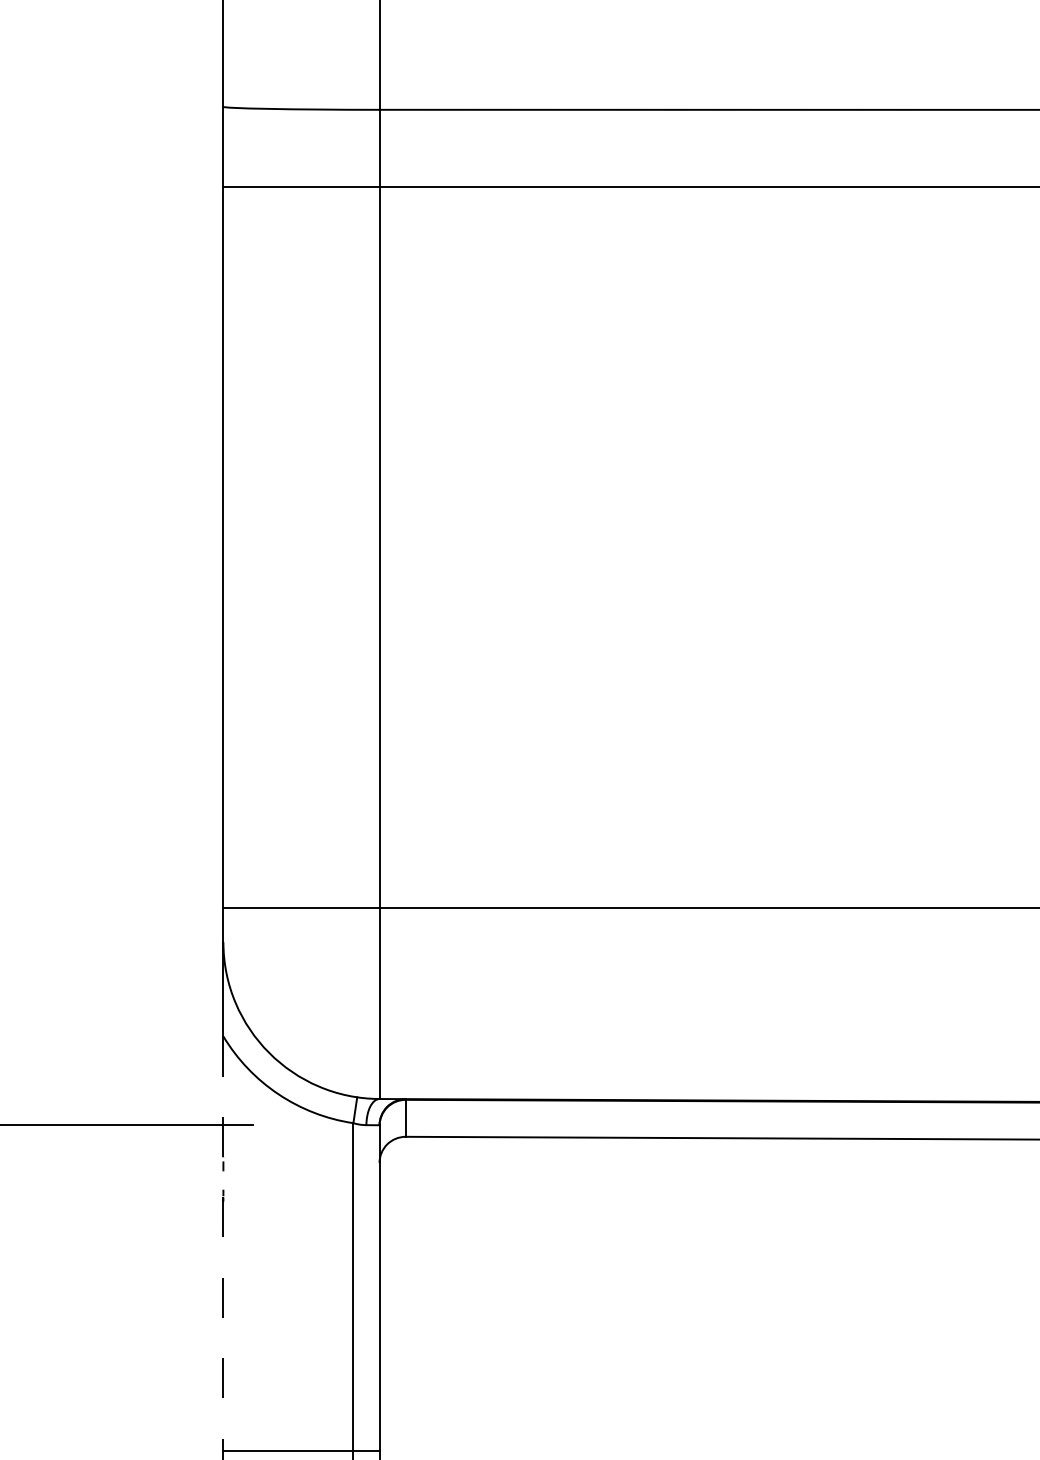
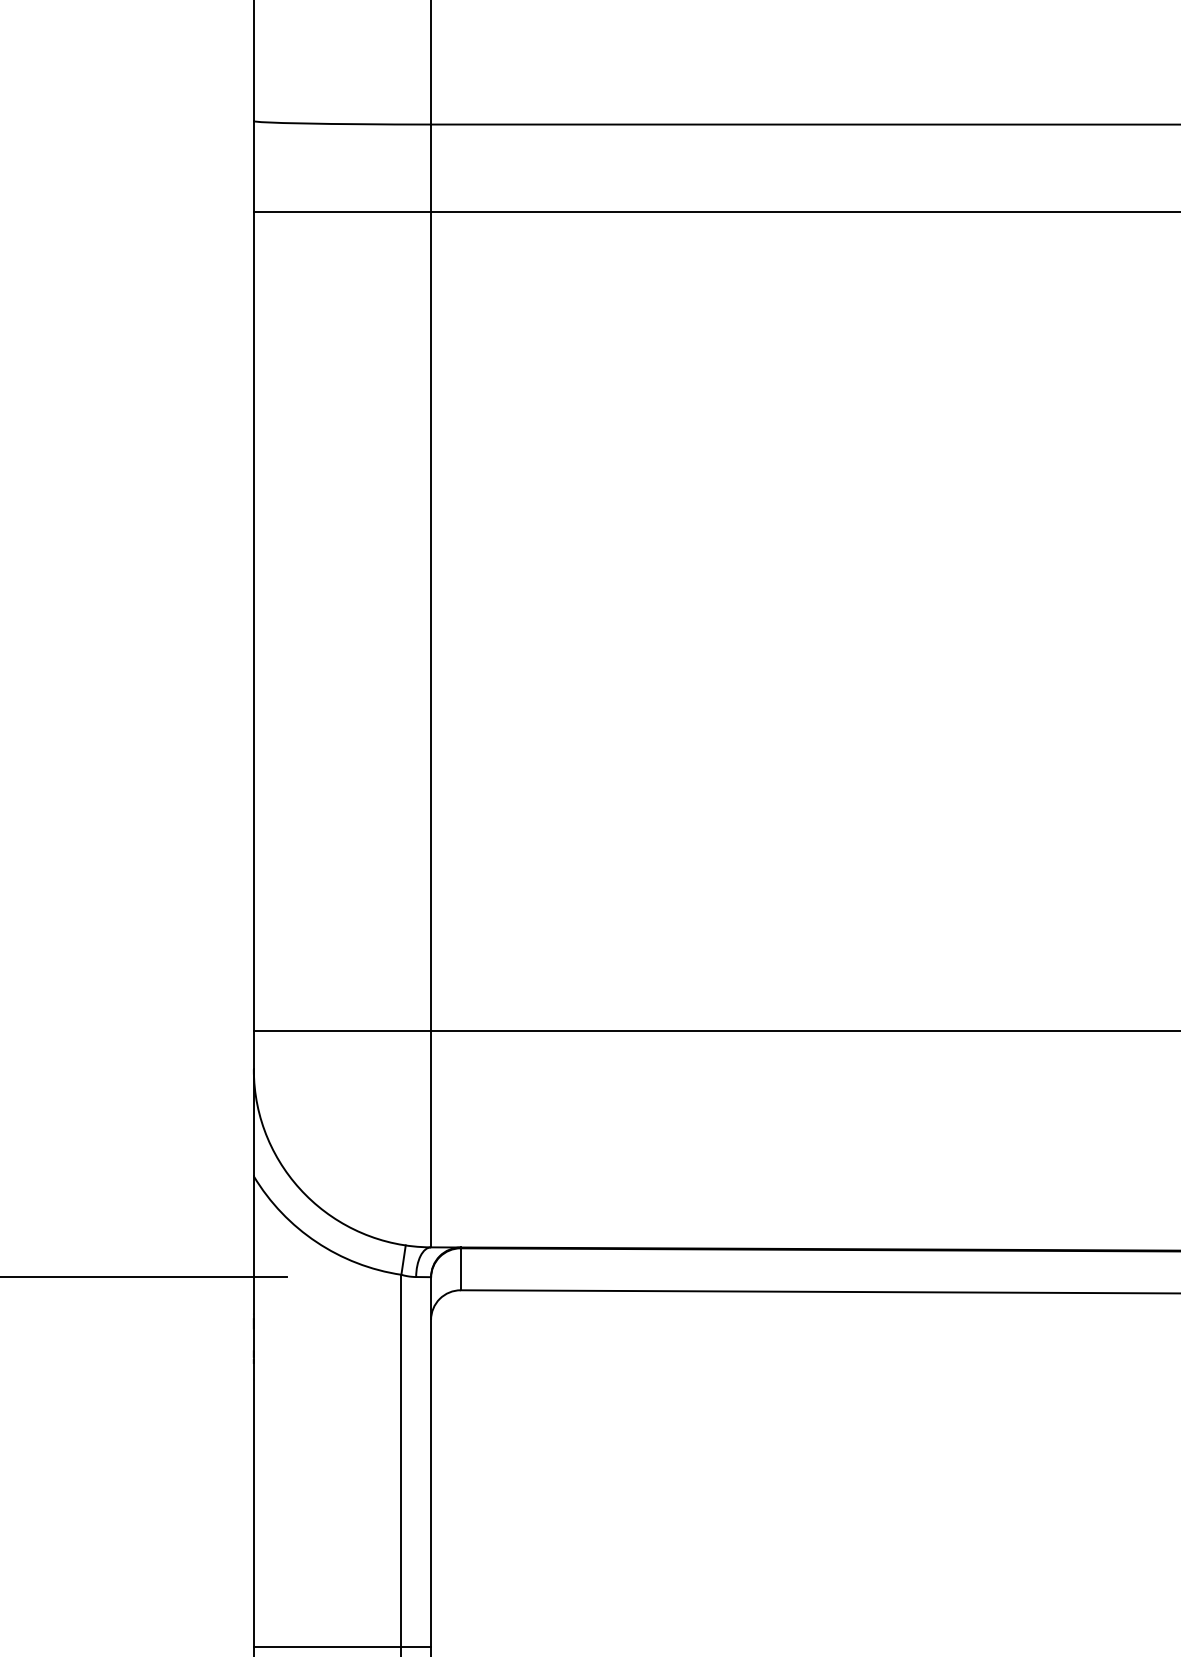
line: (223, 1244) -> (253, 1412), dashed -> solid

